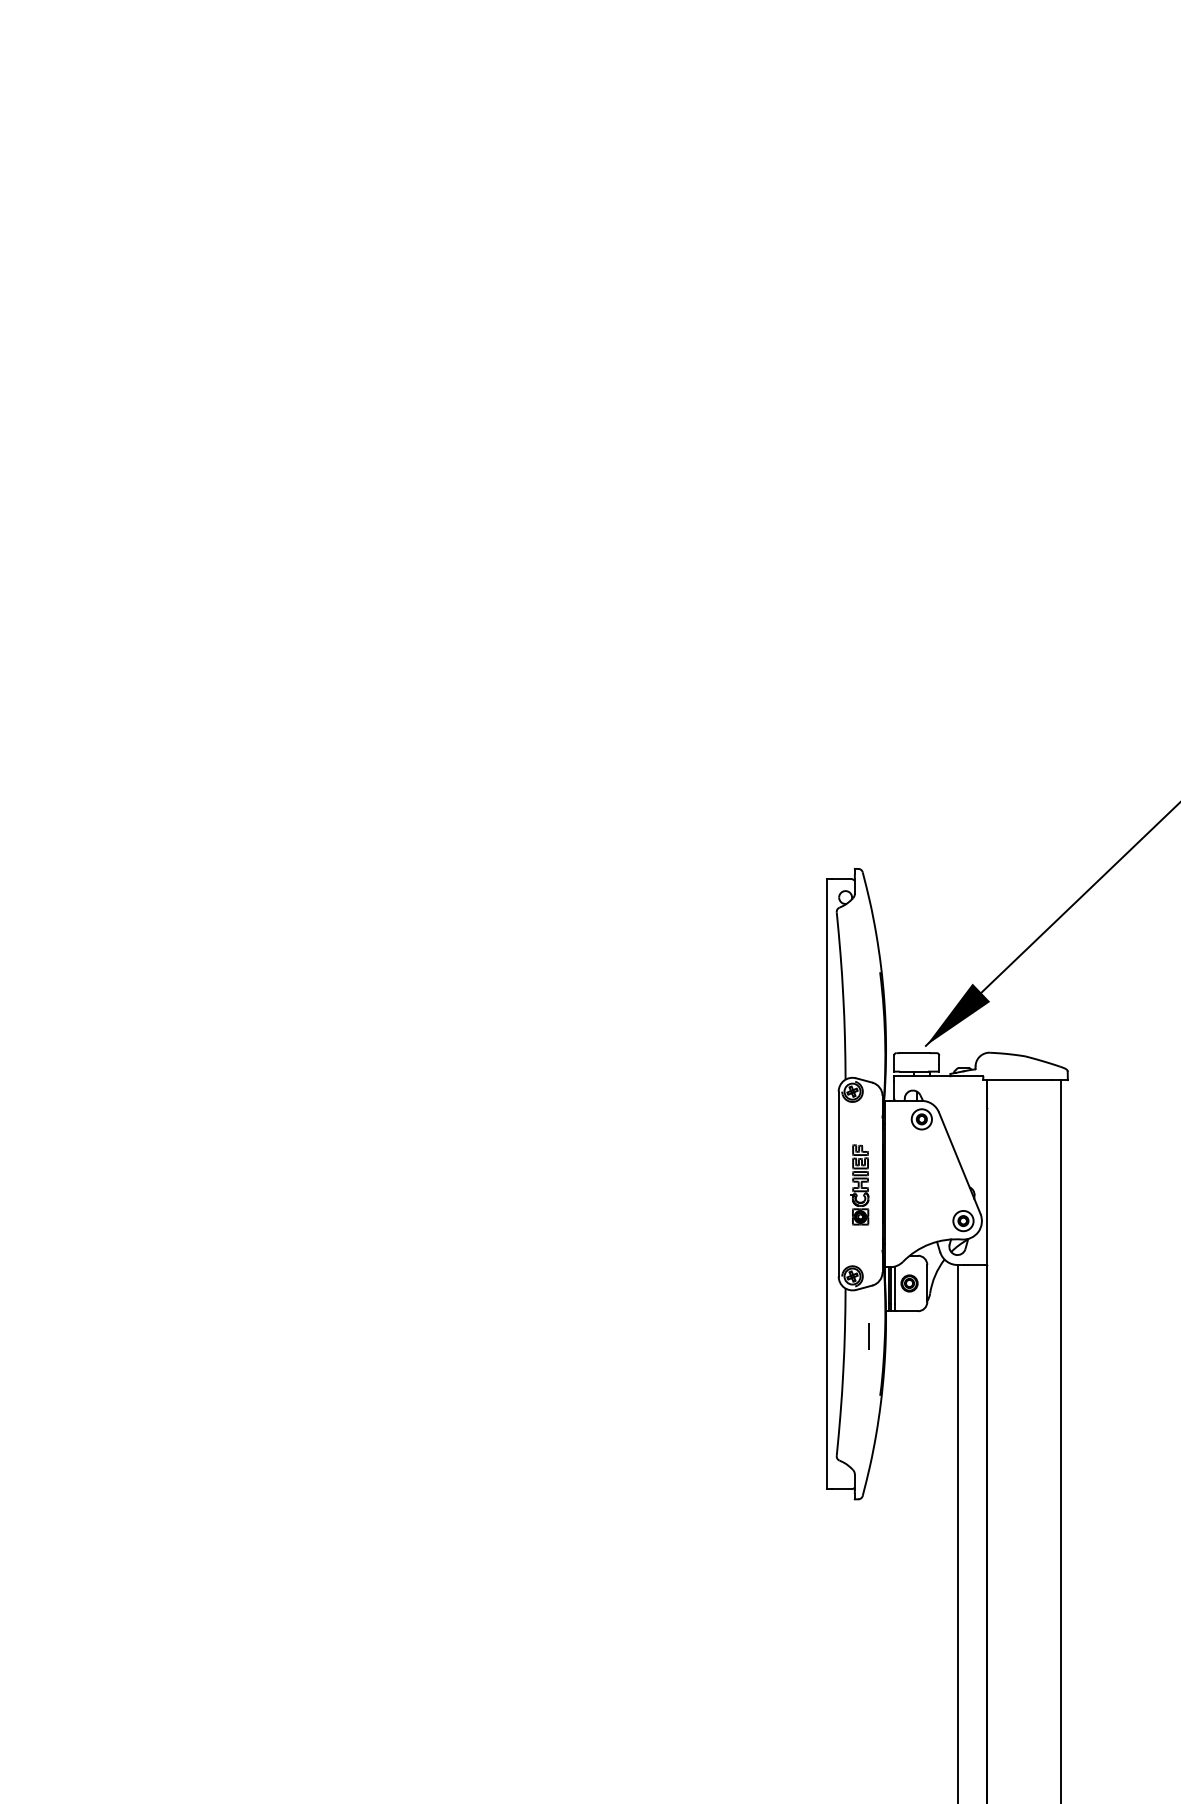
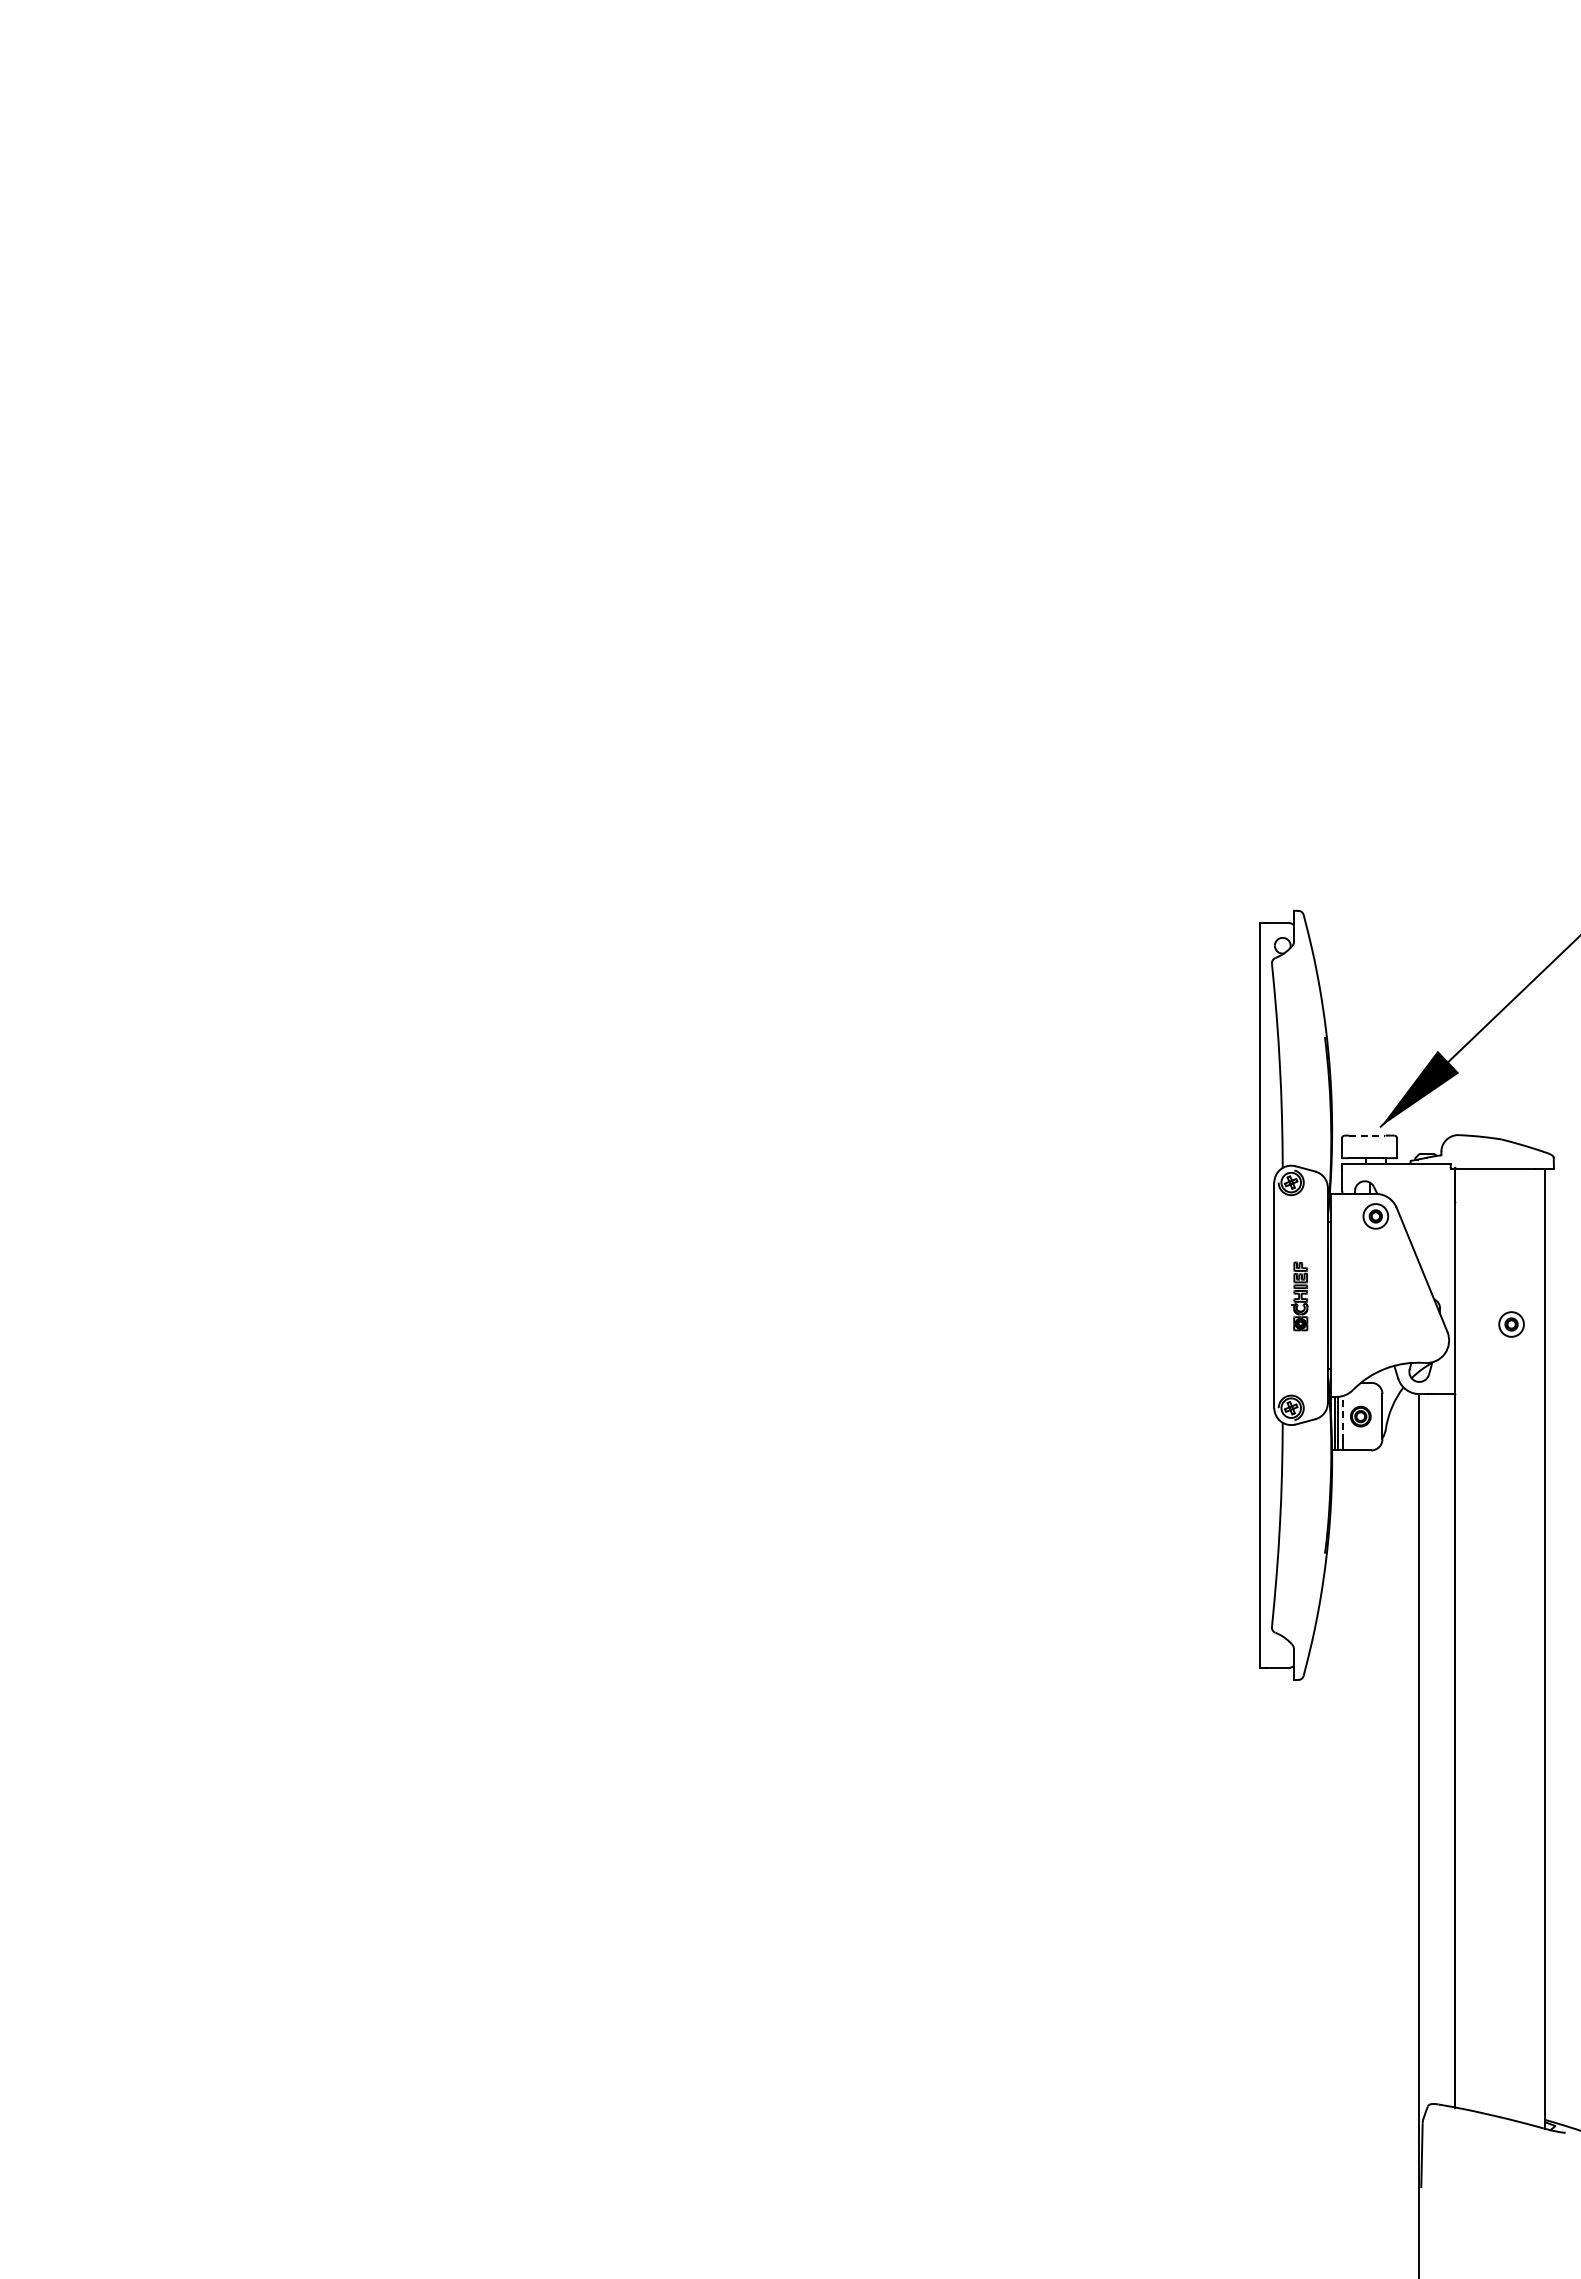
line: (915, 1053) -> (1367, 1135), solid -> dashed
part: (859, 1185) -> (1299, 1296), size x0.7
part: (963, 1221) -> (1511, 1324), moved
line: (894, 1285) -> (1342, 1418), solid -> dashed
line: (868, 1336) -> (1310, 1481), removed

